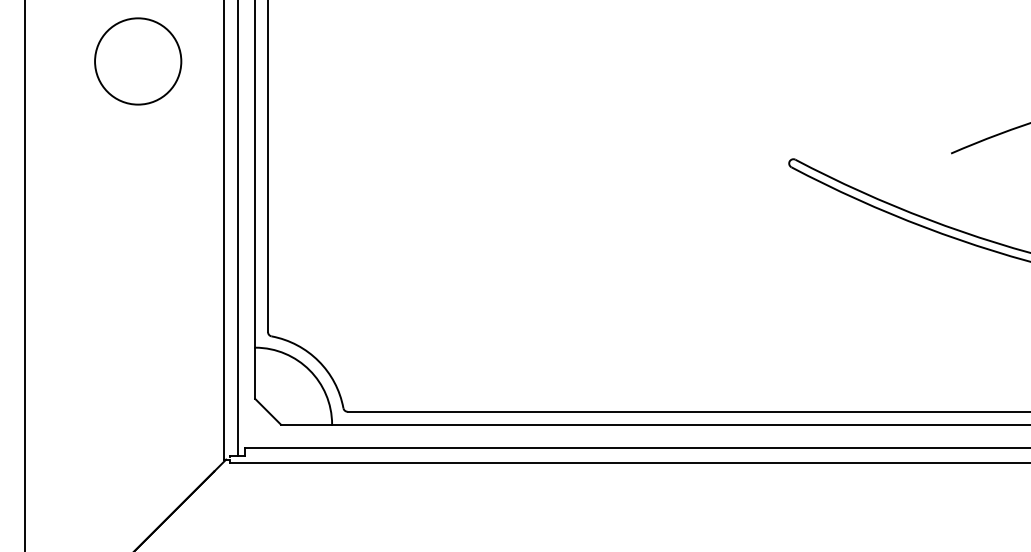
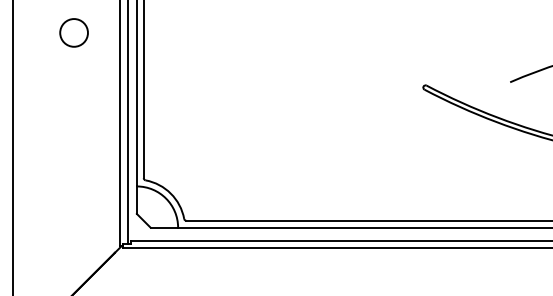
circle: (137, 60) -> (73, 32), size x0.6

